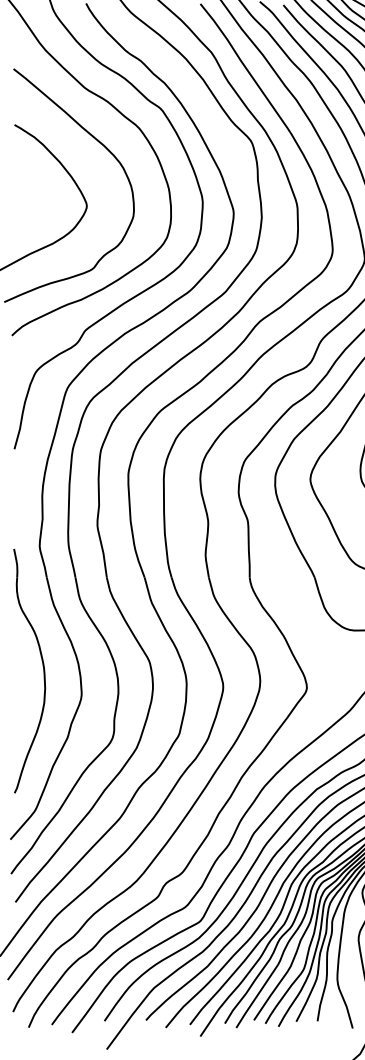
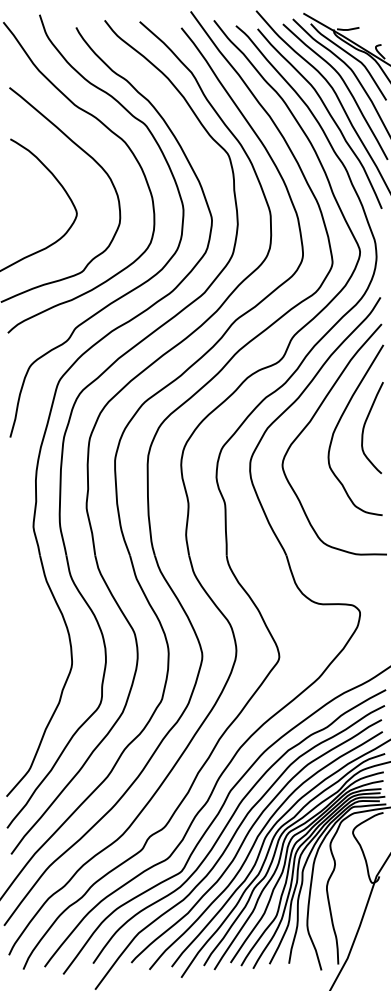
part: (42, 670) -> (36, 641), removed

